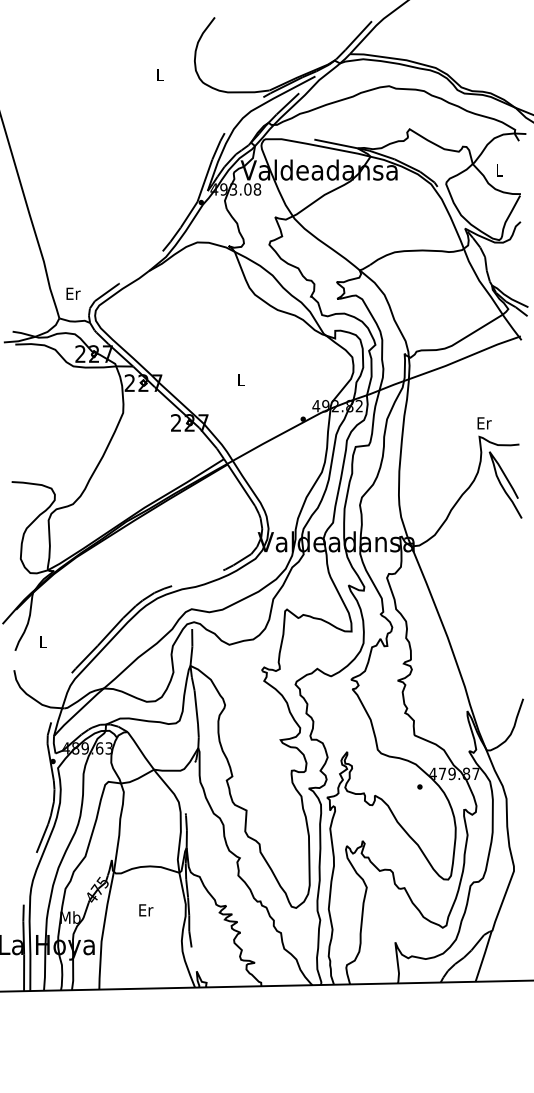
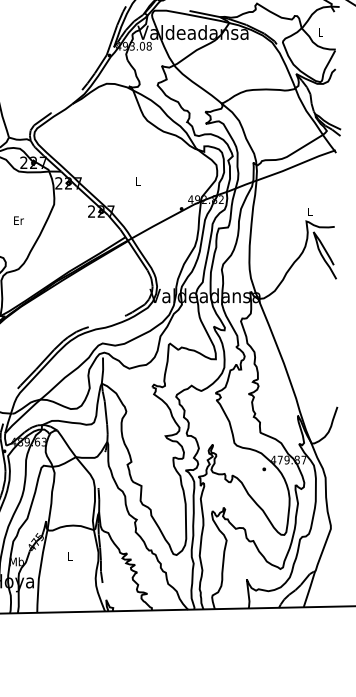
text: (73, 293) -> (18, 220), moved
text: (484, 423) -> (310, 211), Er -> L
text: (146, 910) -> (70, 556), Er -> L

